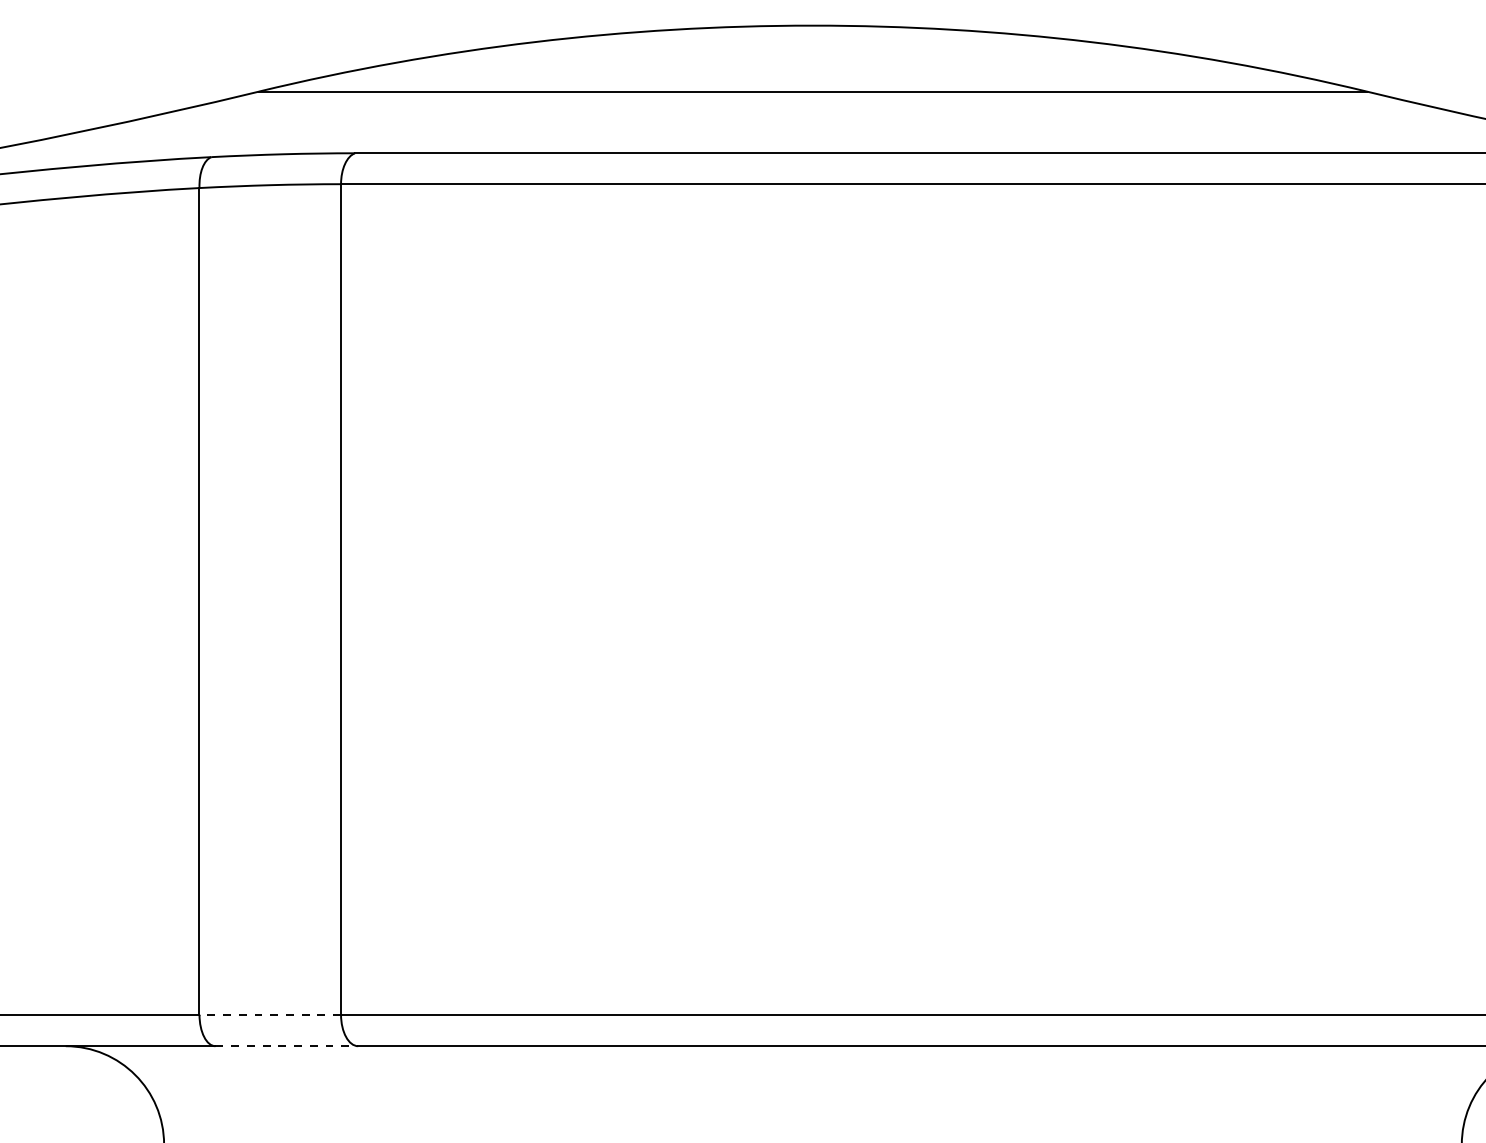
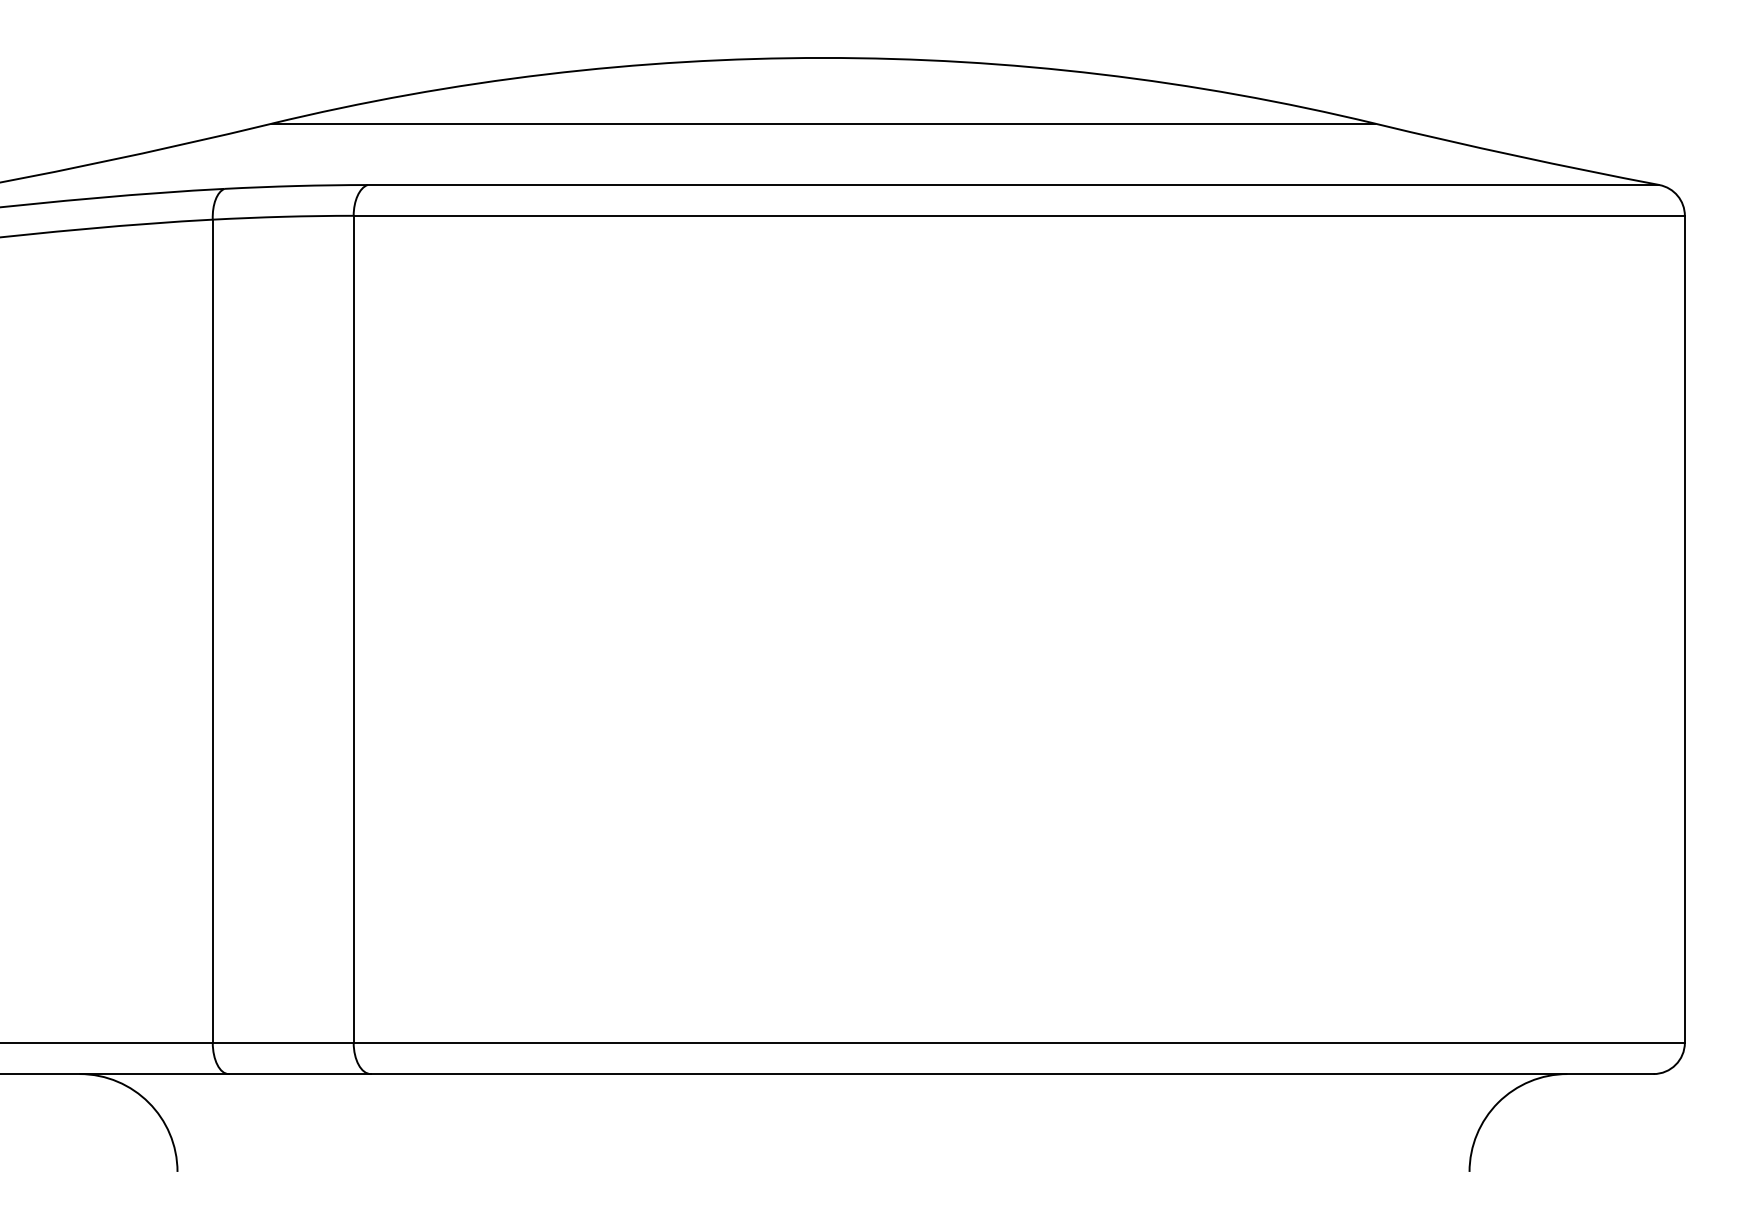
line: (269, 1014) -> (282, 1042), dashed -> solid
line: (287, 1046) -> (300, 1074), dashed -> solid

